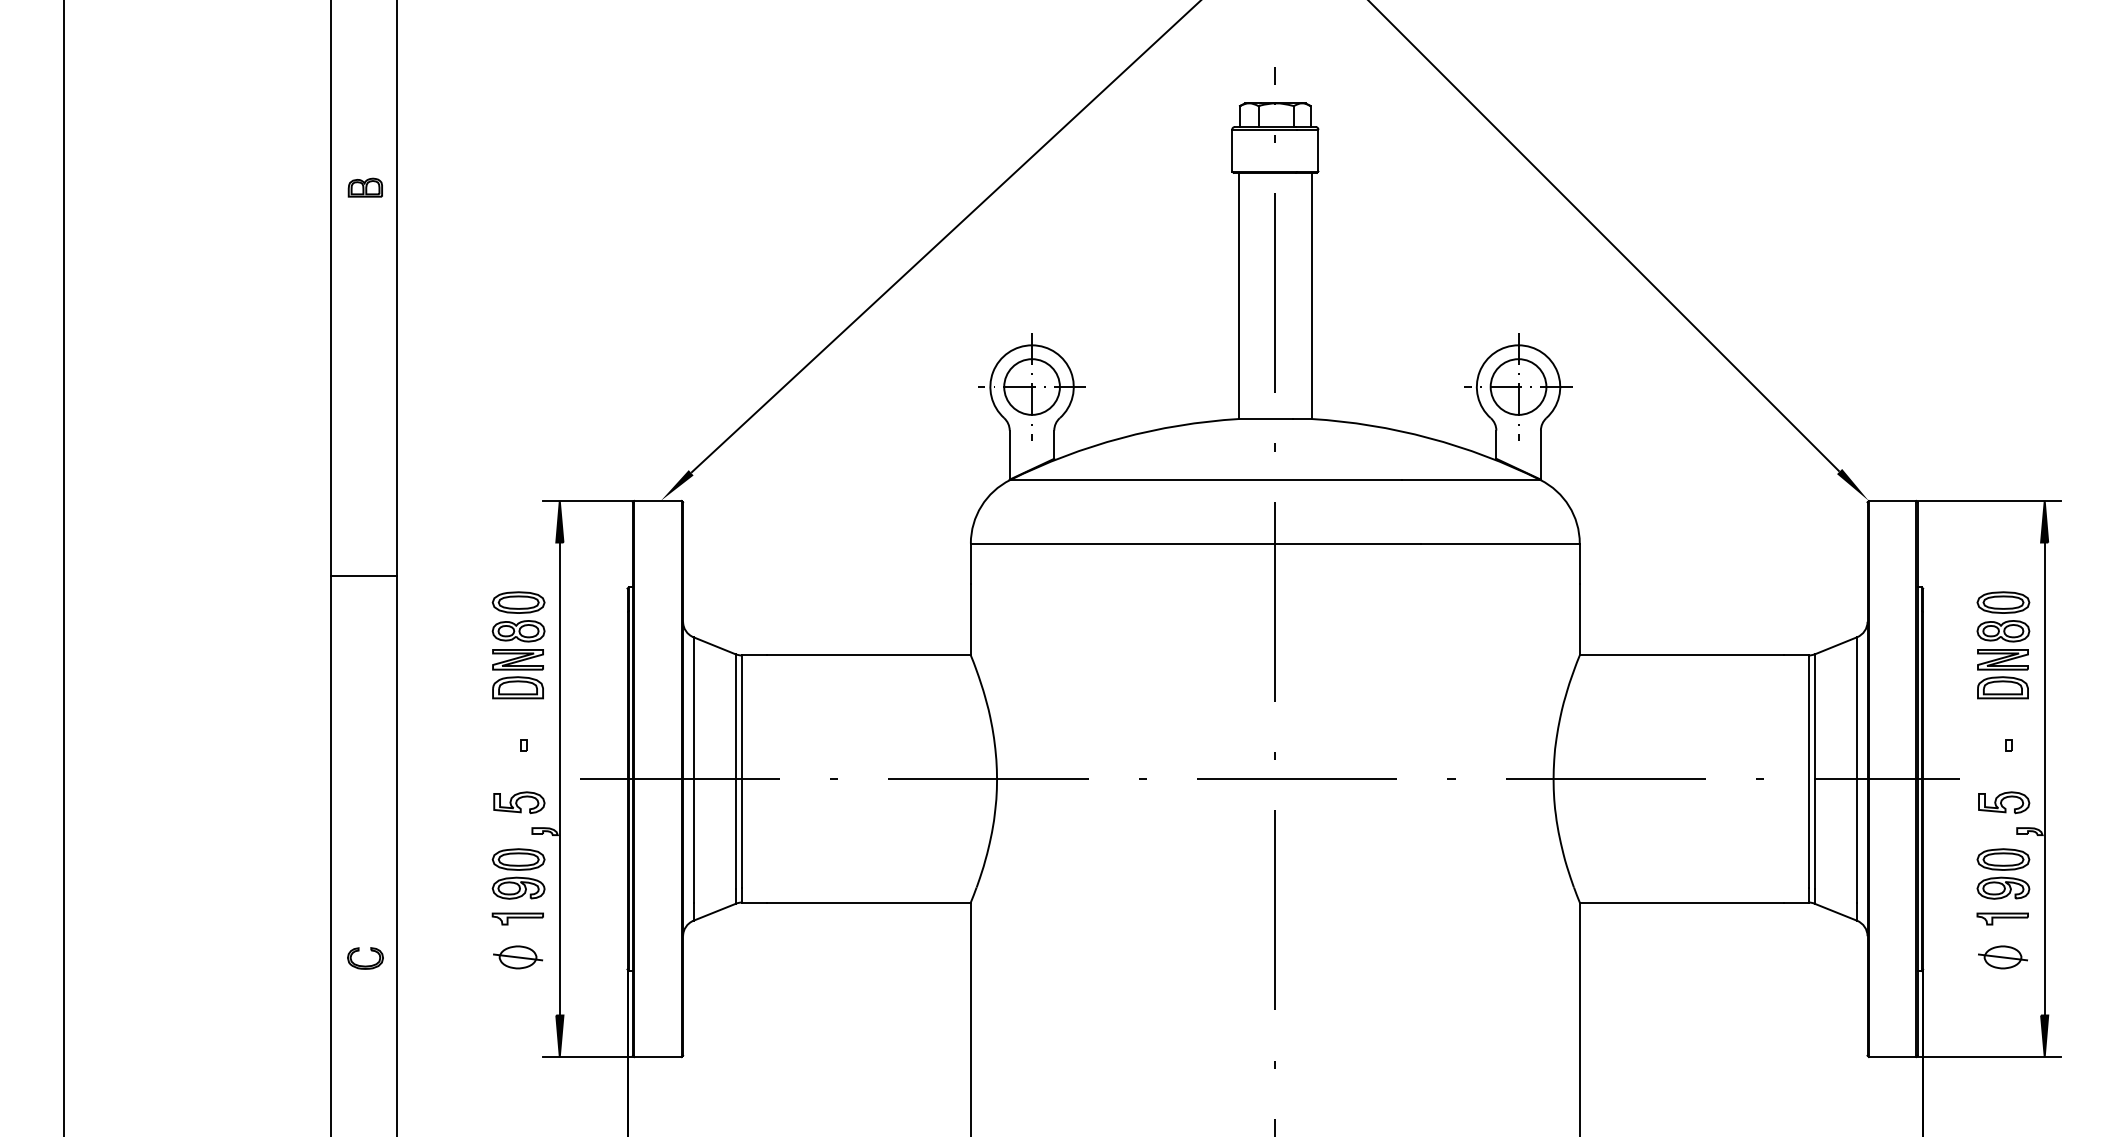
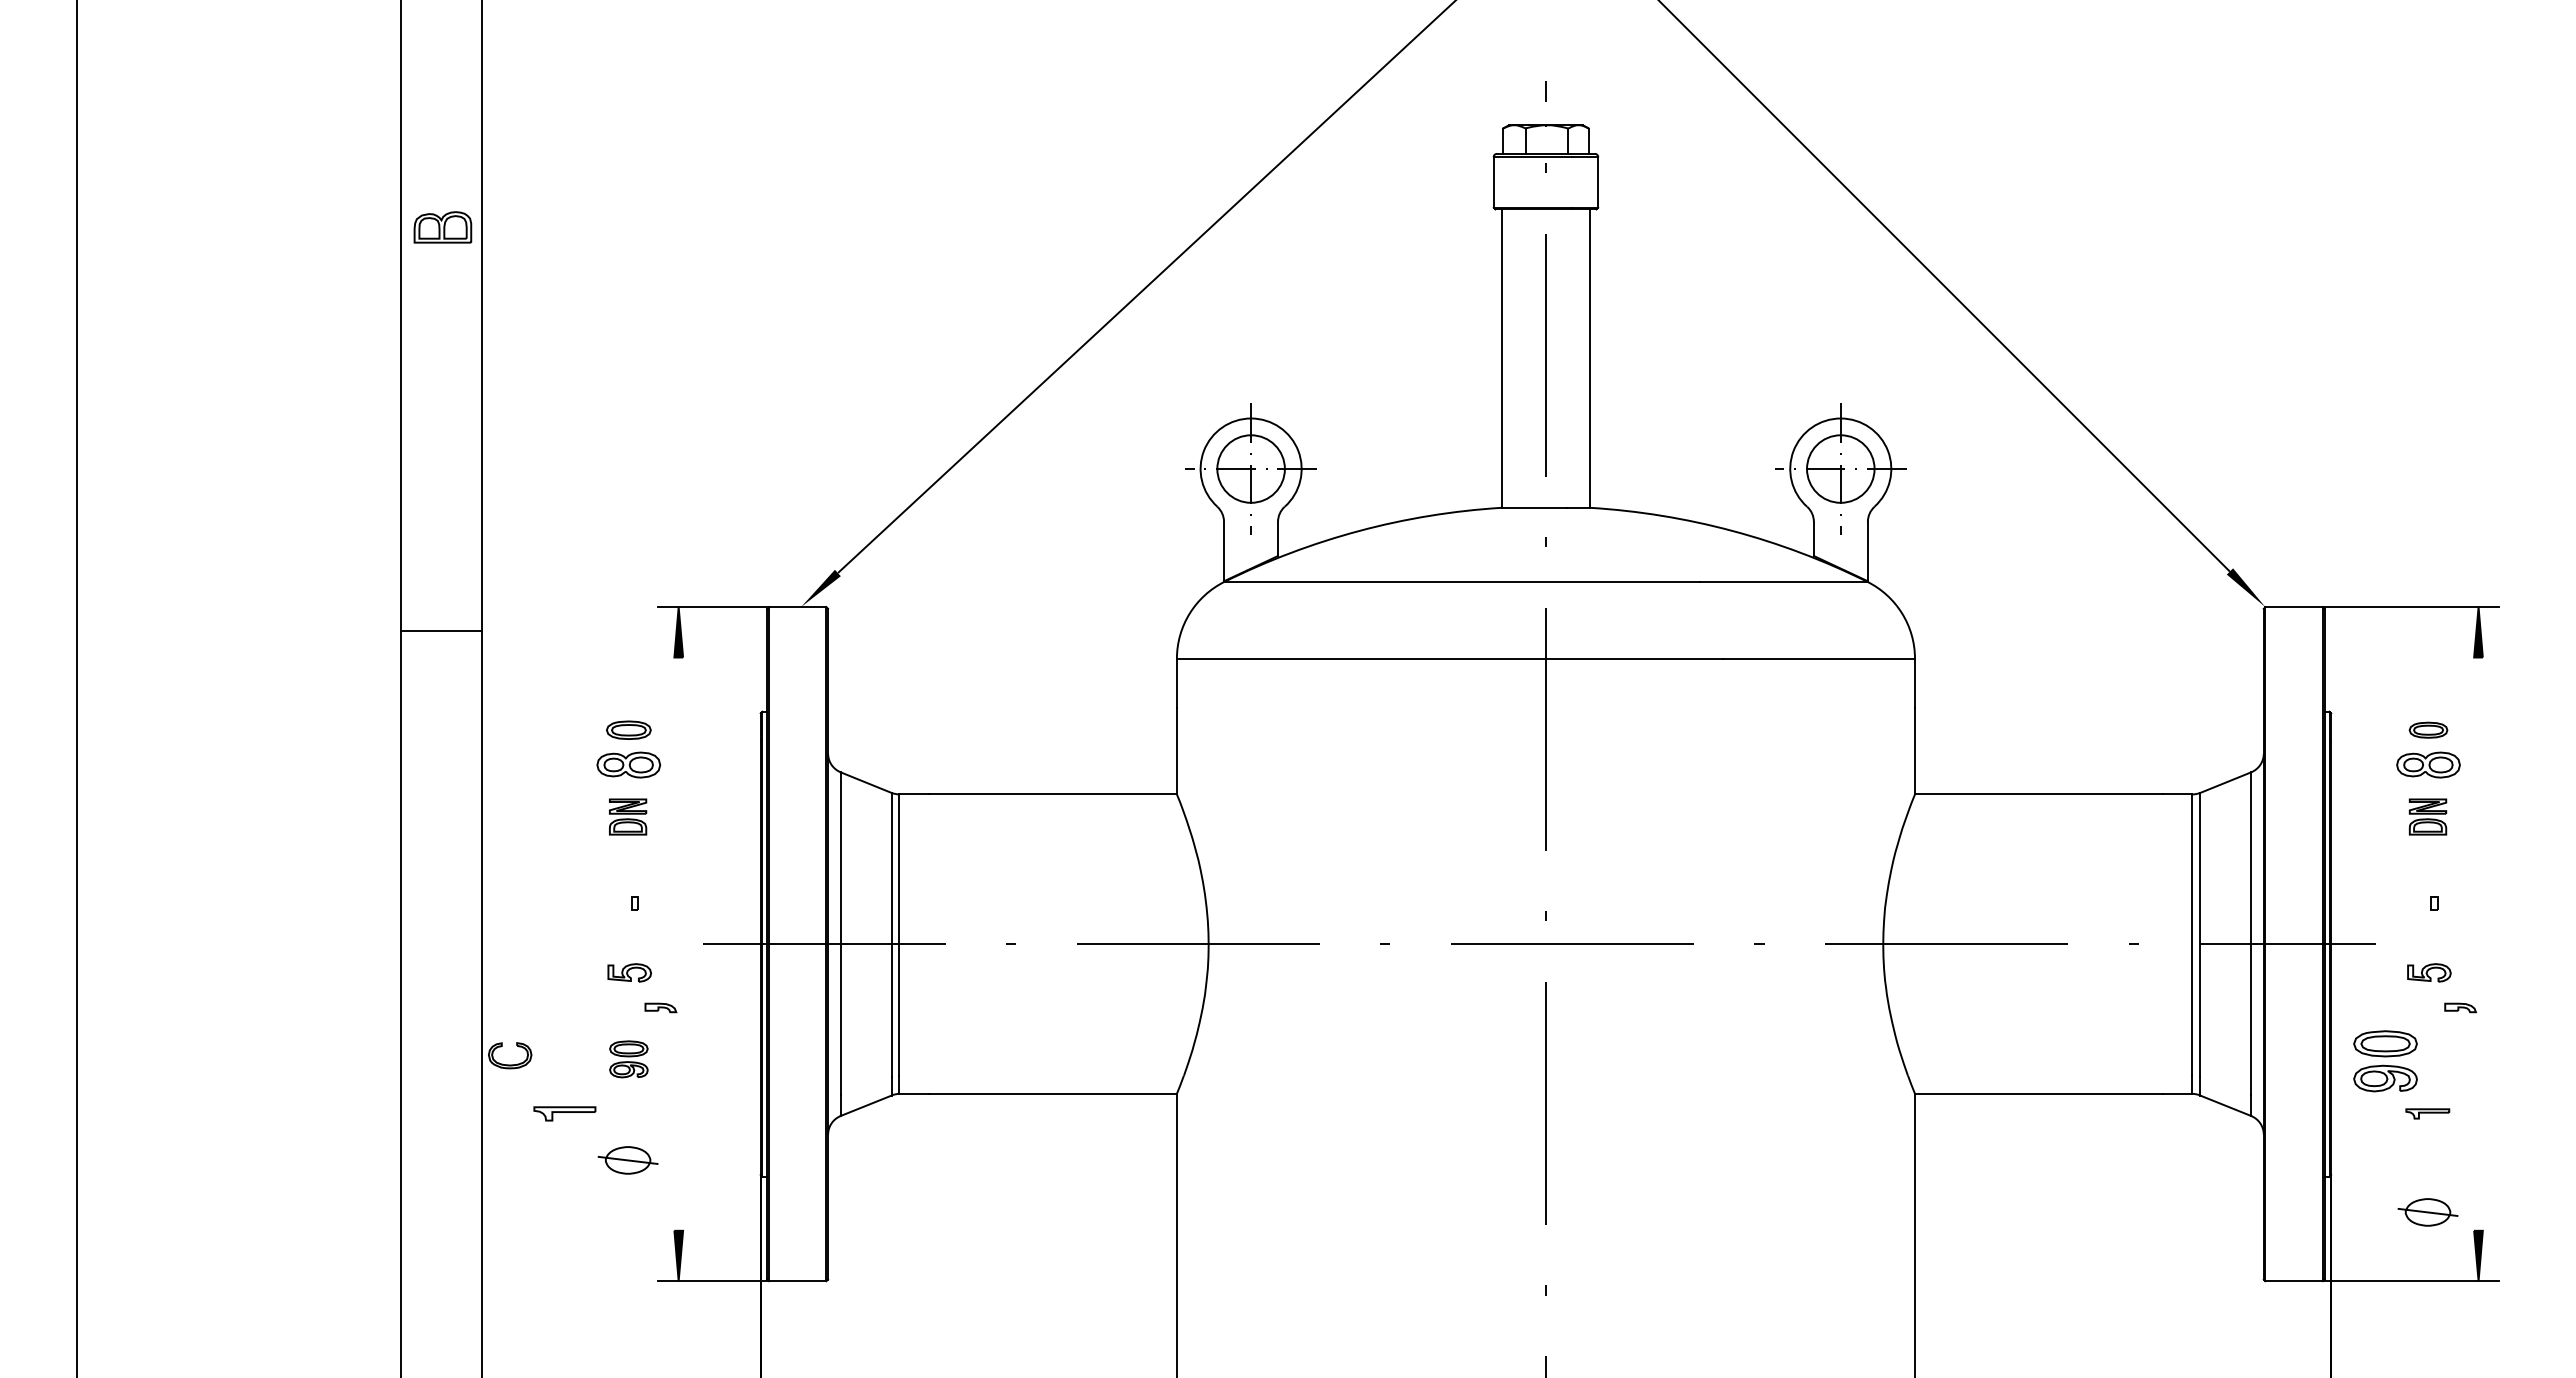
part: (365, 187) -> (443, 227), size x1.4
line: (363, 576) -> (440, 631), moved
part: (518, 601) -> (628, 729), size x0.7
part: (2003, 601) -> (2428, 729), size x0.6
part: (517, 673) -> (627, 816), size x0.6
part: (2002, 673) -> (2427, 816), size x0.6
line: (559, 778) -> (678, 943), removed
line: (2044, 778) -> (2478, 943), removed
part: (519, 802) -> (629, 972), size x0.7
part: (2004, 802) -> (2429, 972), size x0.7
part: (518, 874) -> (628, 1059), size x0.6
part: (2003, 874) -> (2385, 1061), moved
part: (517, 918) -> (564, 1113), moved
part: (2002, 918) -> (2427, 1113), size x0.7
part: (2002, 957) -> (2427, 1212), moved
part: (365, 965) -> (510, 1064), moved

